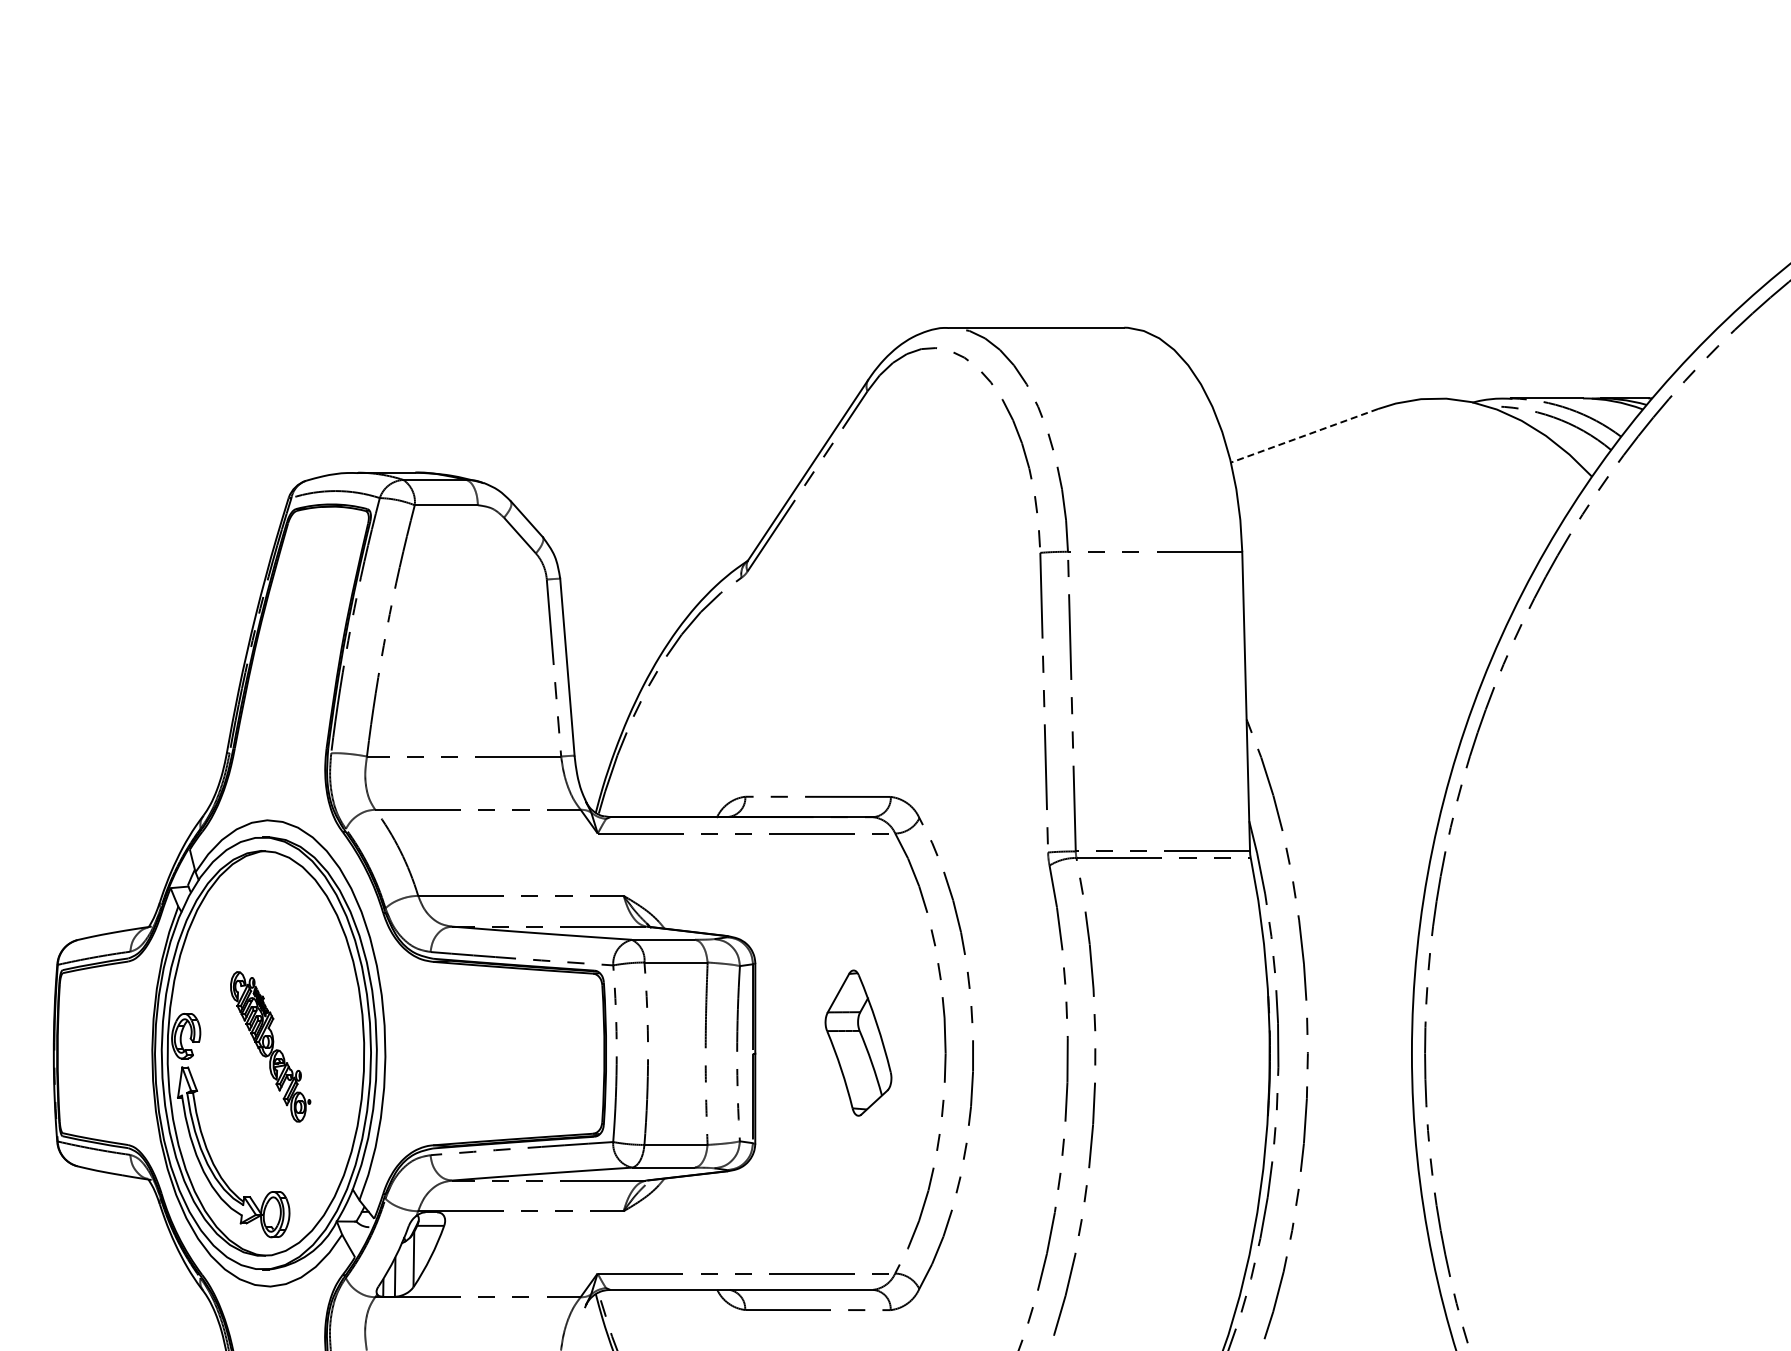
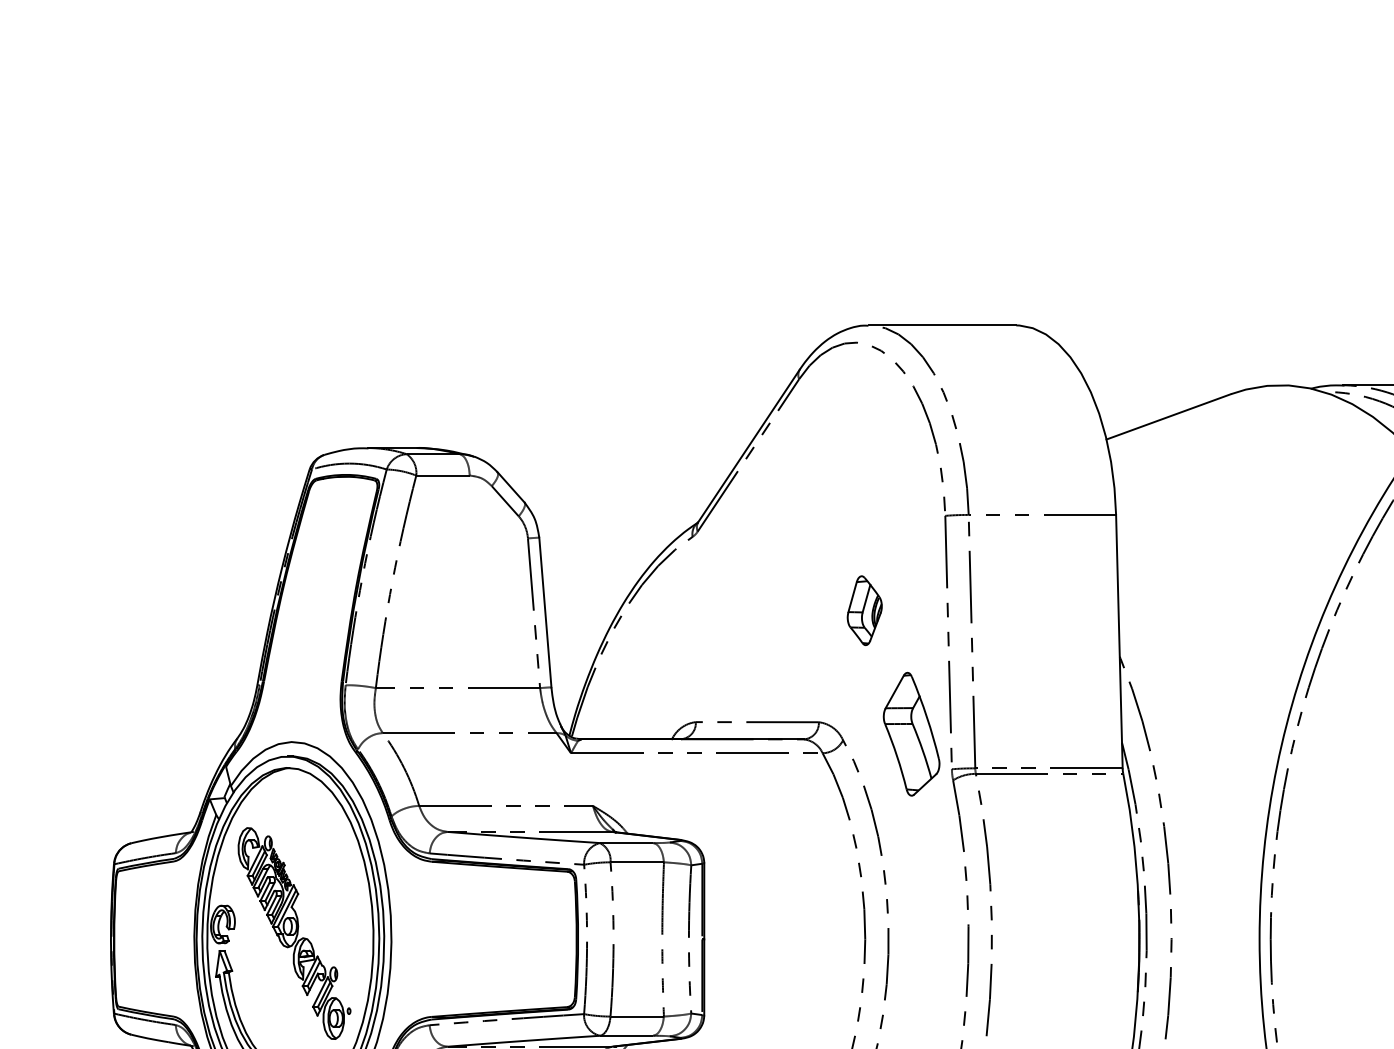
line: (1304, 435) -> (1168, 416), dashed -> solid
part: (945, 664) -> (865, 610), added
part: (858, 1042) -> (911, 733), moved
part: (270, 1046) -> (294, 933), size x1.67

